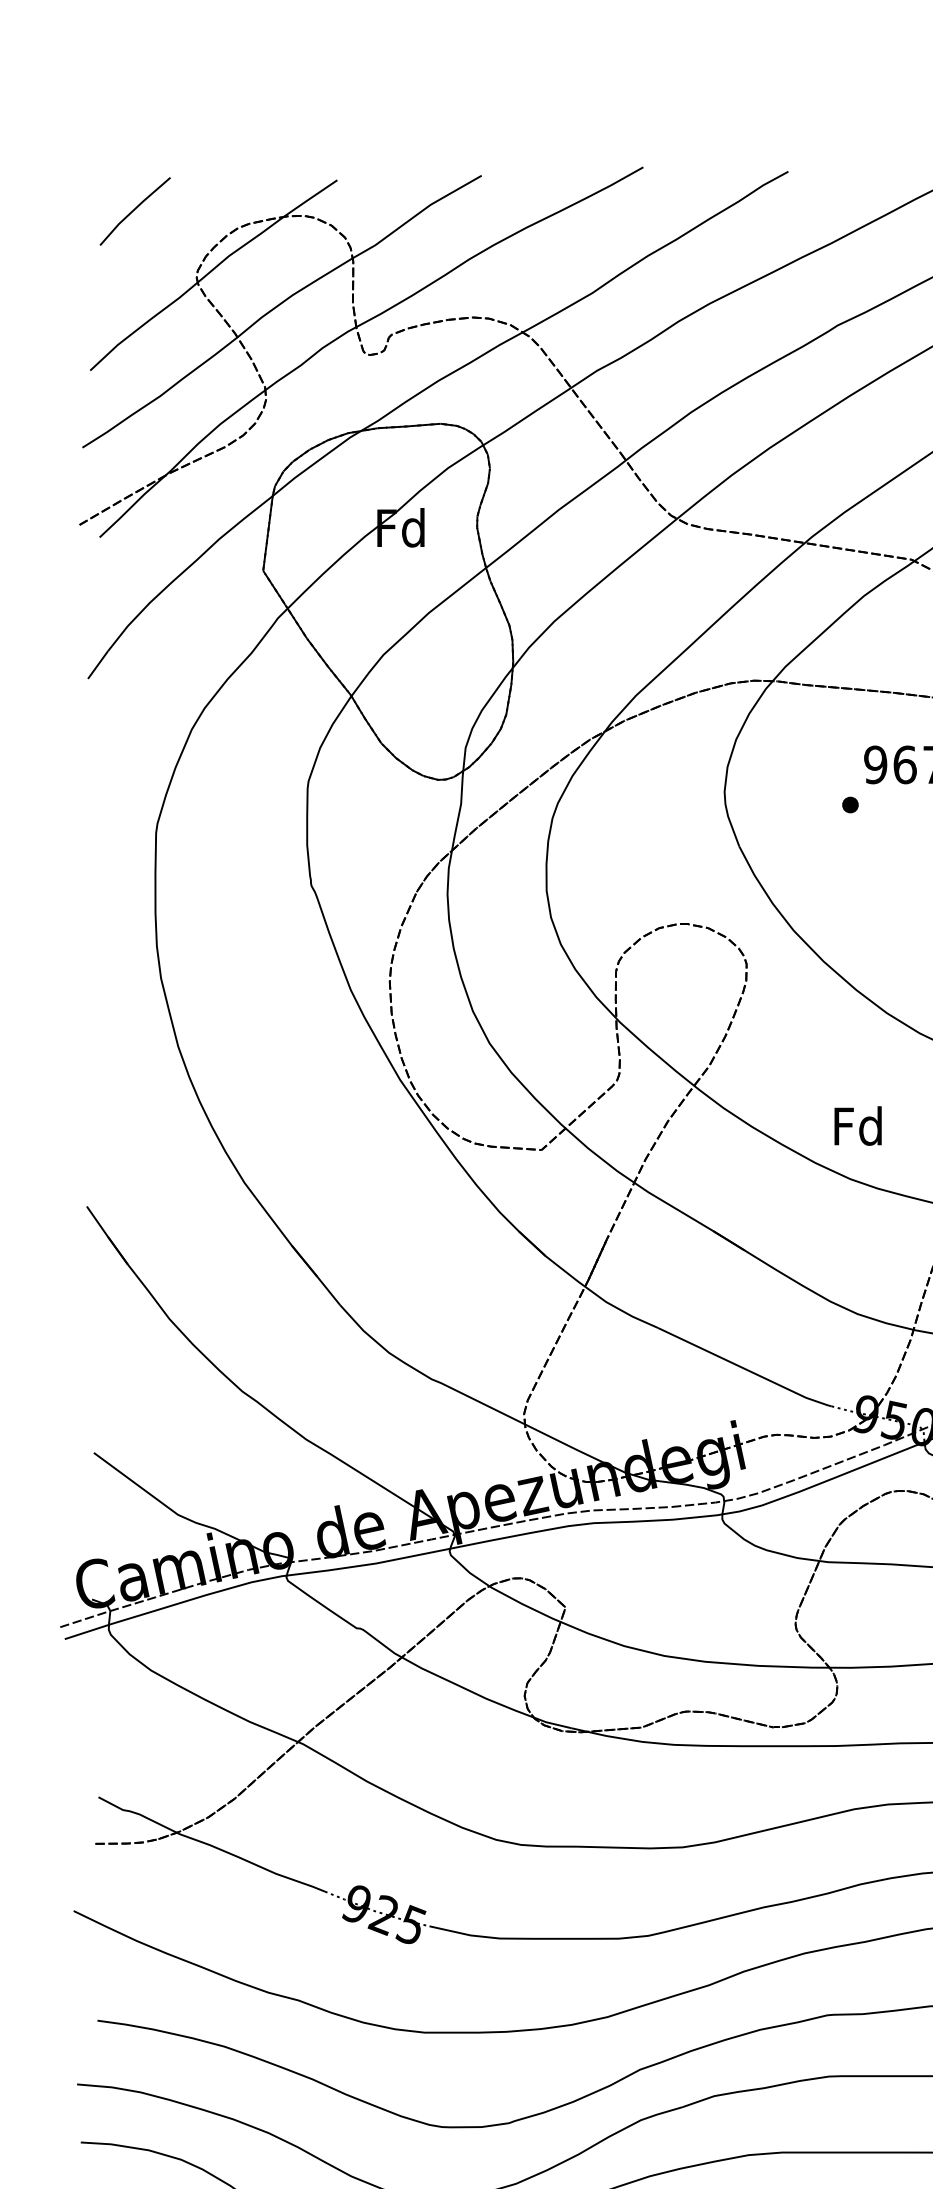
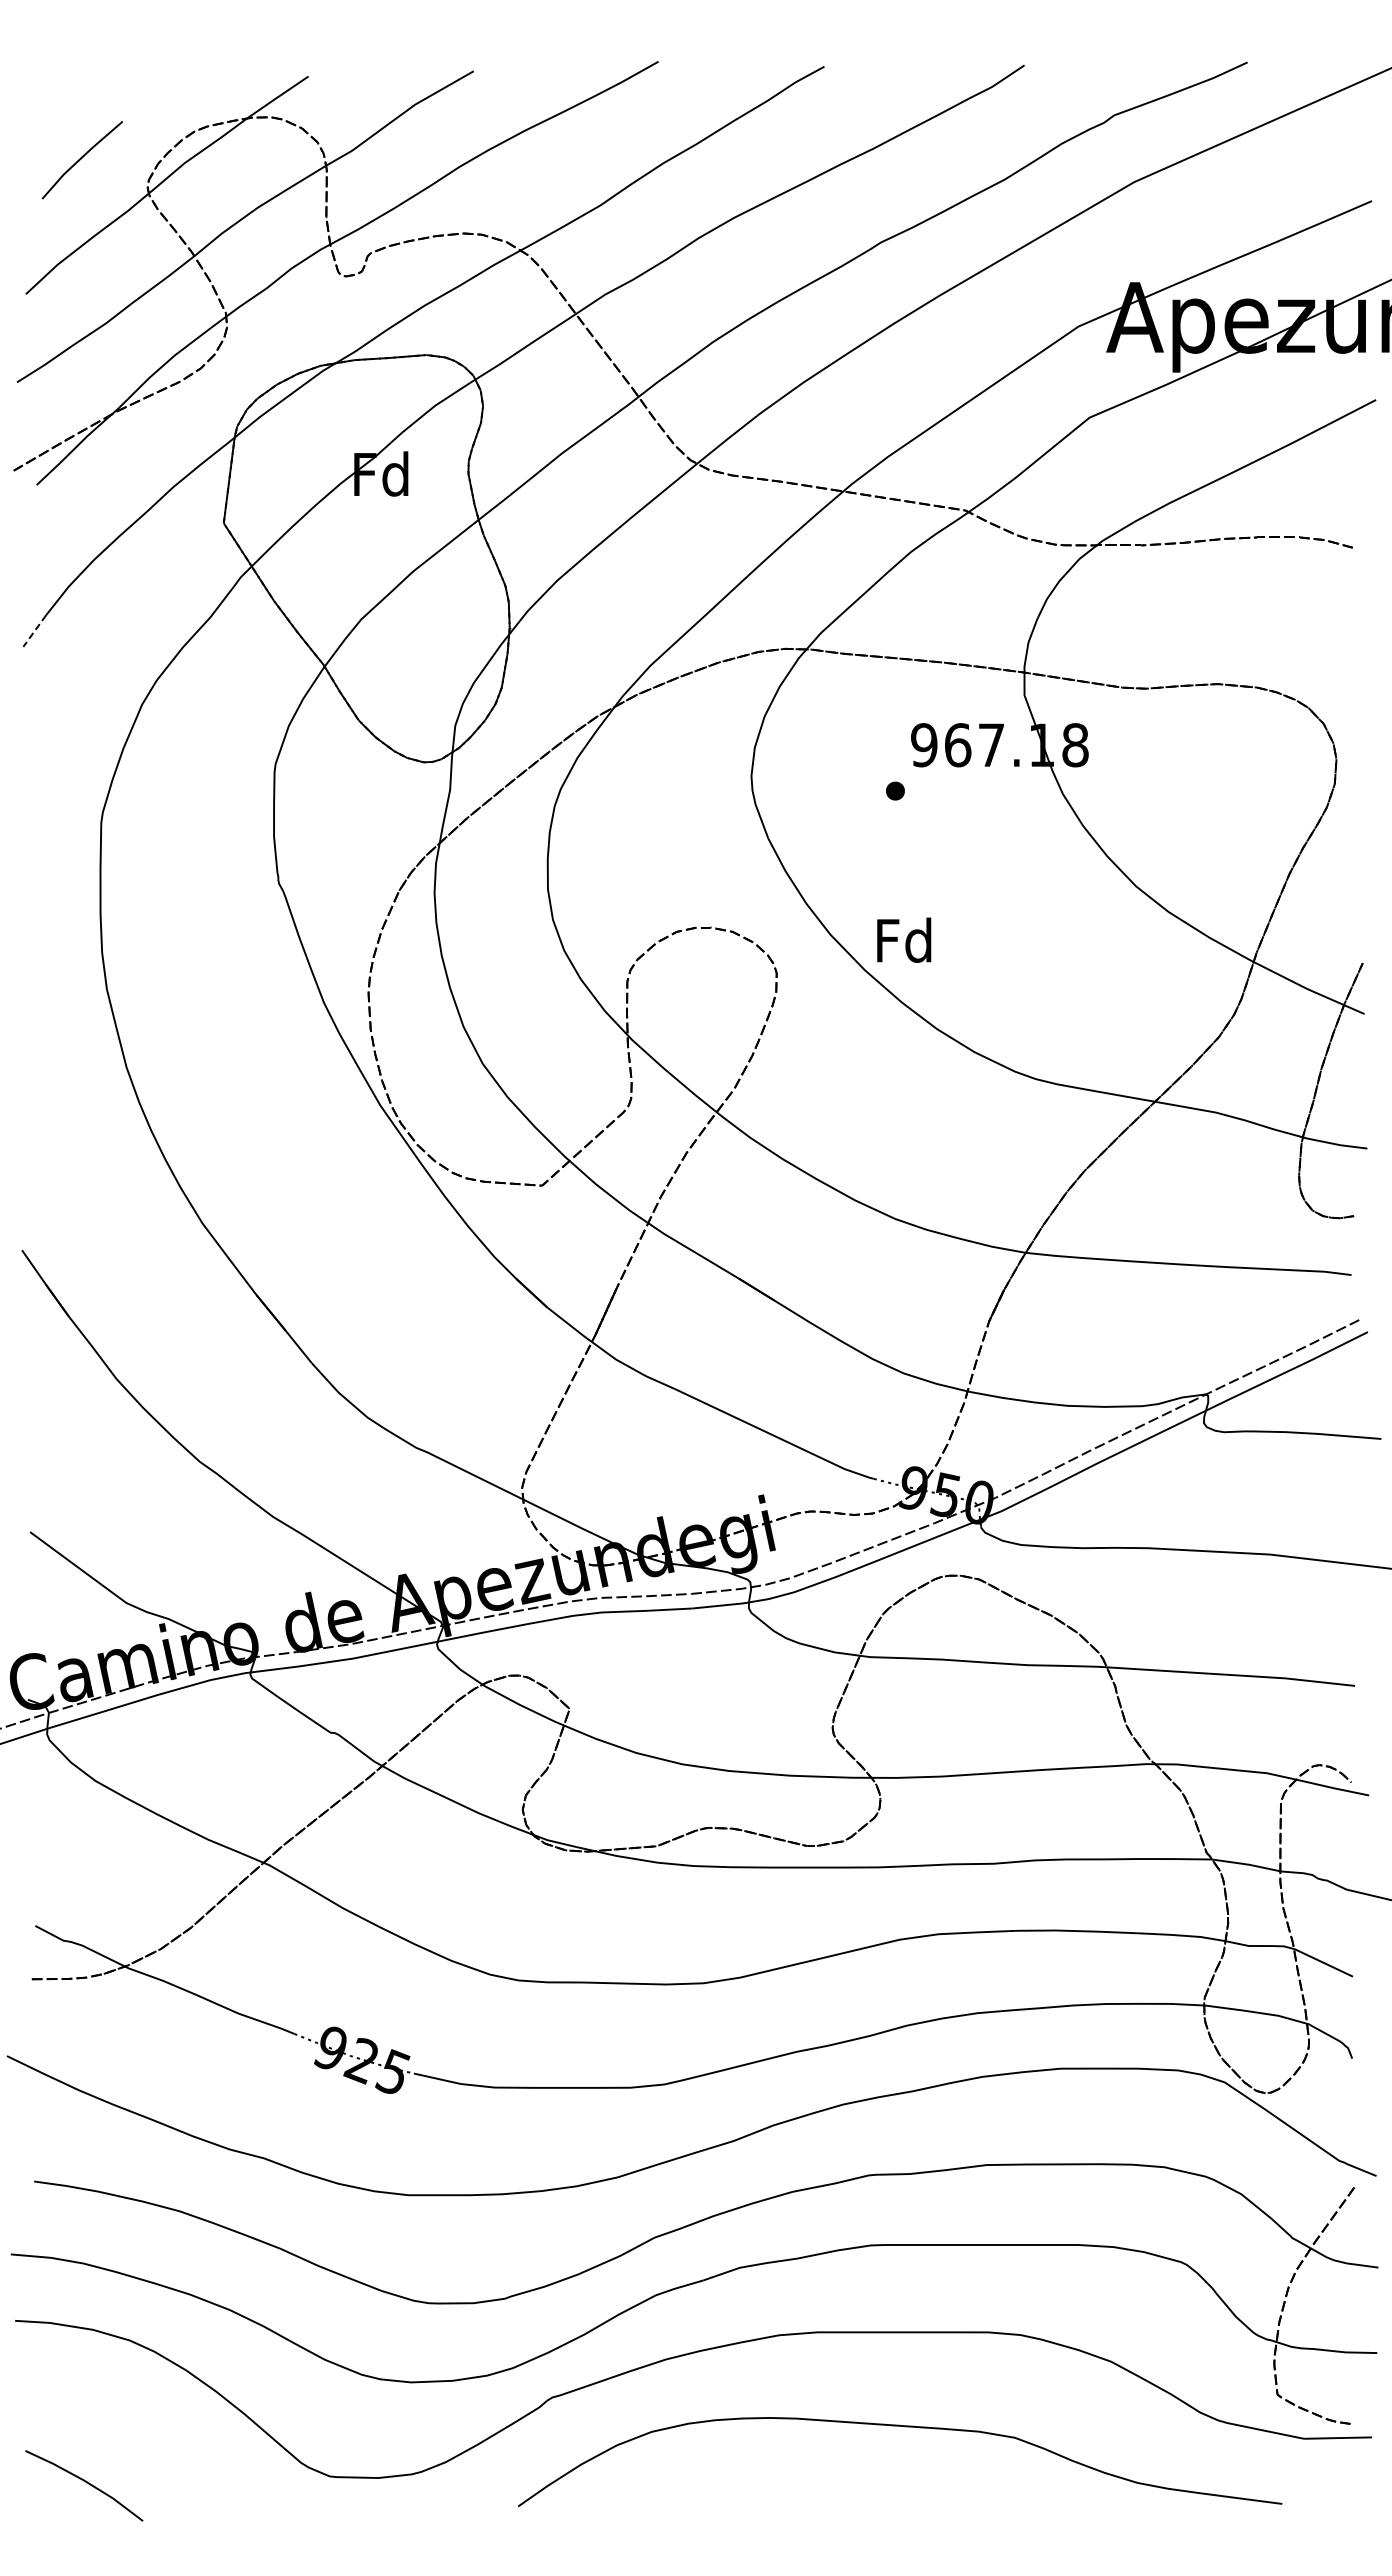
line: (134, 210) -> (81, 159), moved
line: (97, 665) -> (34, 631), solid -> dashed
text: (858, 1125) -> (904, 939), moved

